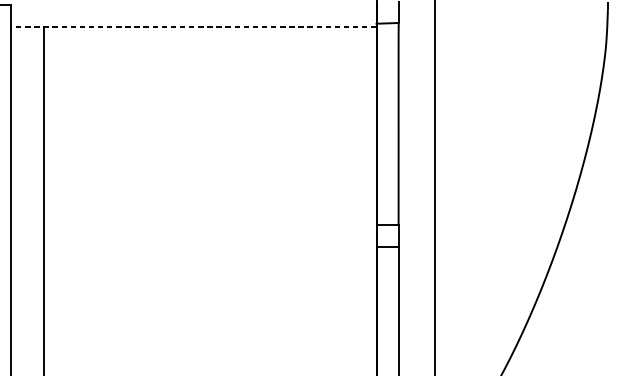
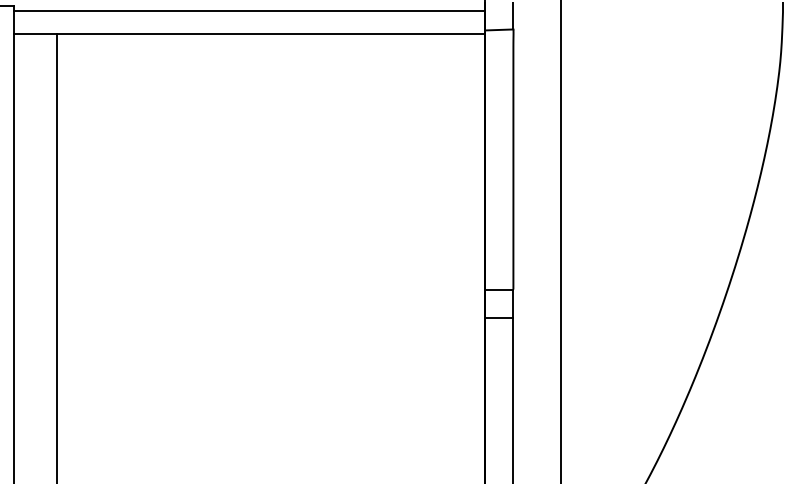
line: (193, 8) -> (249, 10), added
line: (193, 26) -> (249, 34), dashed -> solid

